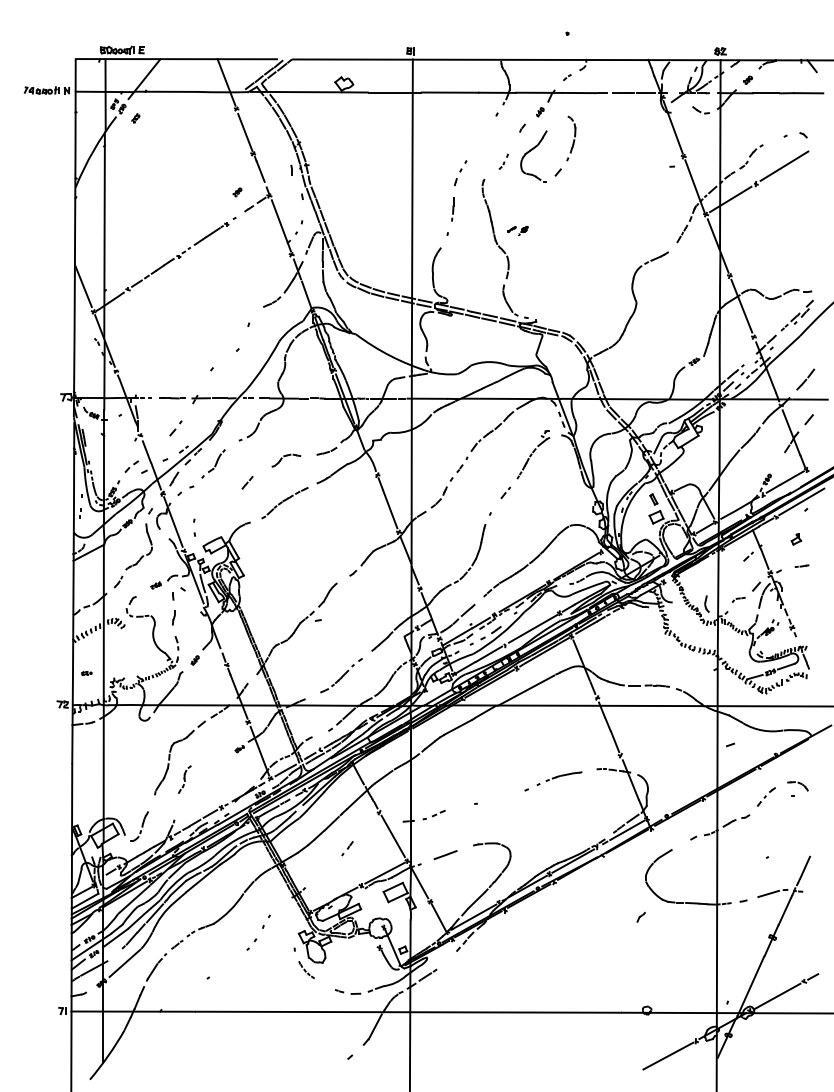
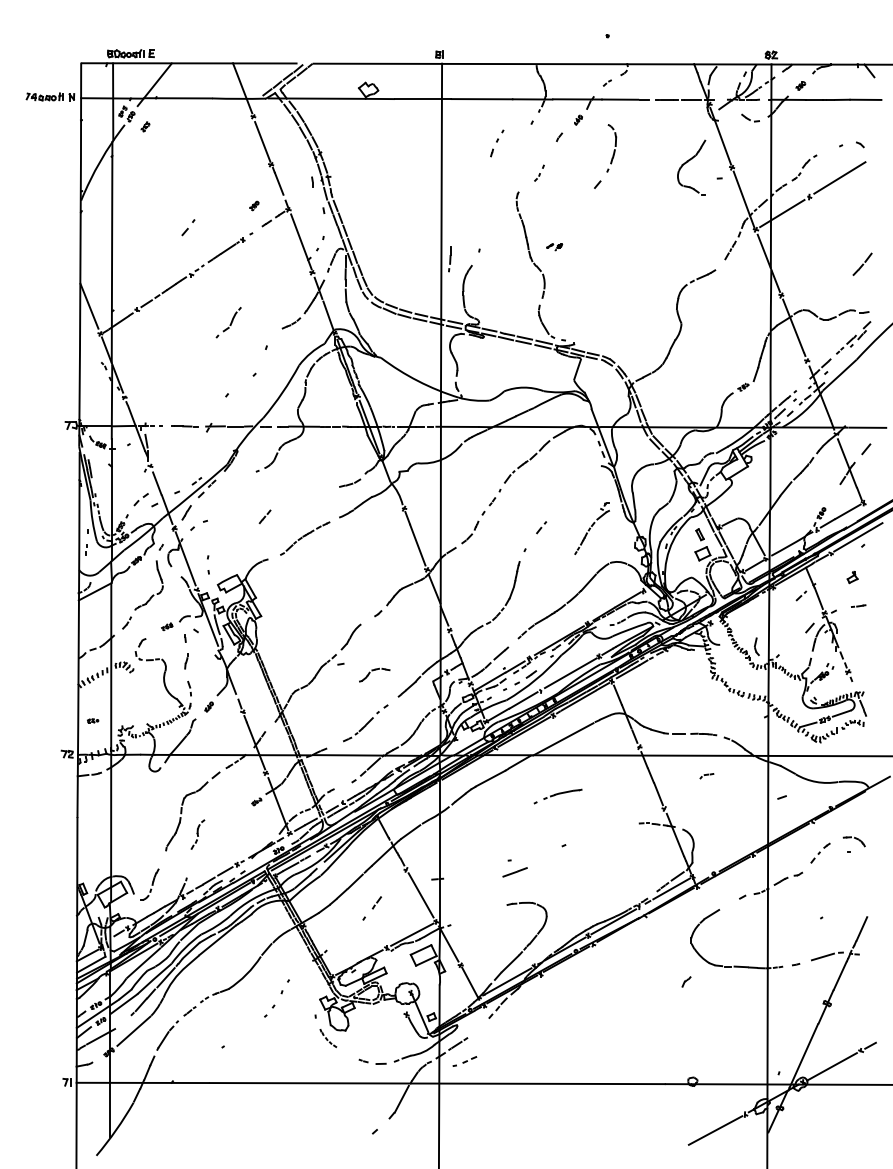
part: (533, 156) -> (691, 167), moved
part: (460, 173) -> (497, 143), moved
part: (452, 209) -> (449, 259), moved
part: (517, 230) -> (554, 246), size x0.7
line: (805, 378) -> (862, 263), moved
part: (175, 428) -> (188, 227), moved
part: (532, 454) -> (591, 528), moved
part: (286, 460) -> (374, 674), moved
part: (213, 463) -> (228, 322), moved
part: (738, 600) -> (706, 776), moved
part: (558, 778) -> (557, 796), moved
part: (433, 815) -> (464, 1061), moved
part: (346, 848) -> (371, 908), size x1.6
line: (445, 855) -> (514, 872), moved

